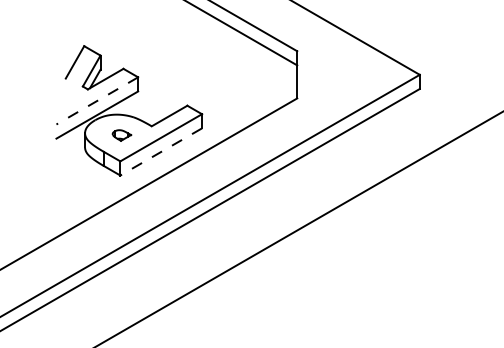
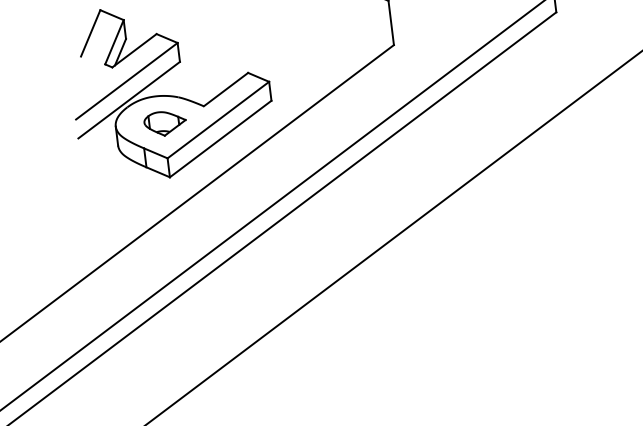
line: (96, 101) -> (125, 82), dashed -> solid
part: (121, 135) -> (164, 123), size x1.67
line: (160, 152) -> (219, 139), dashed -> solid

